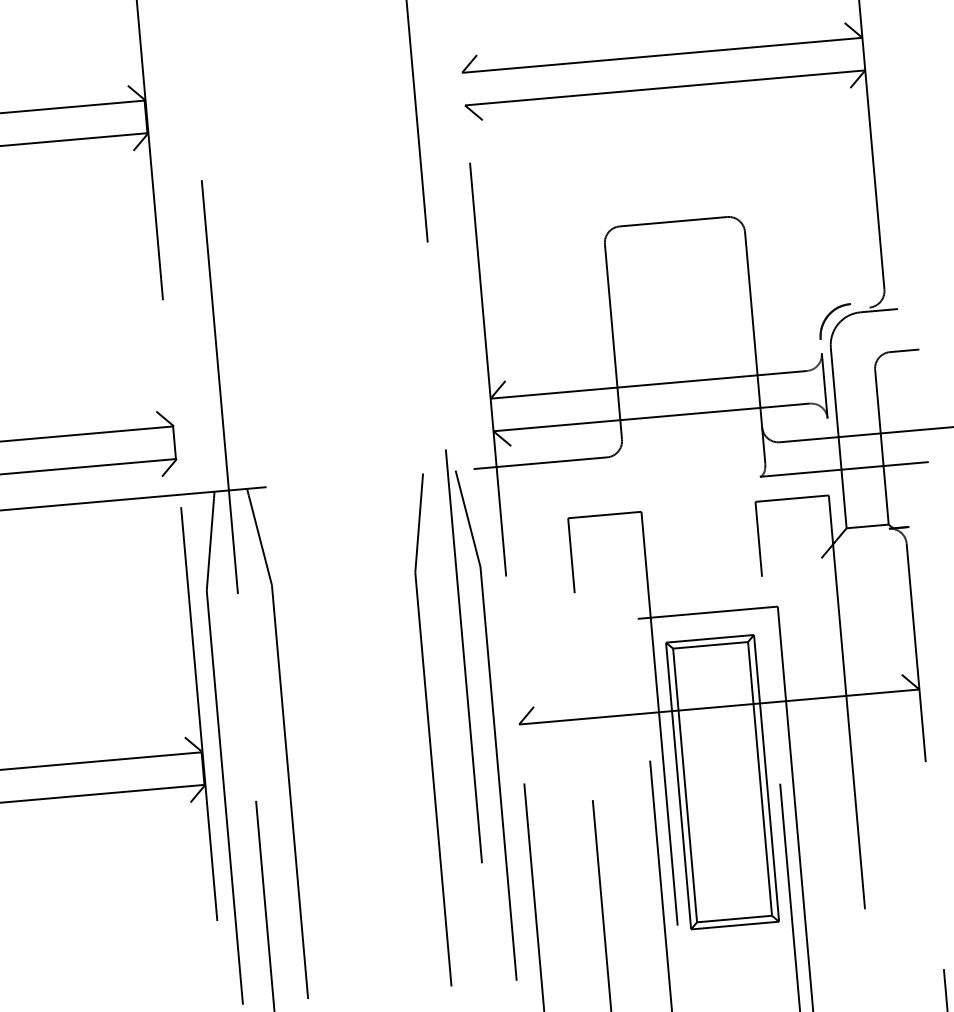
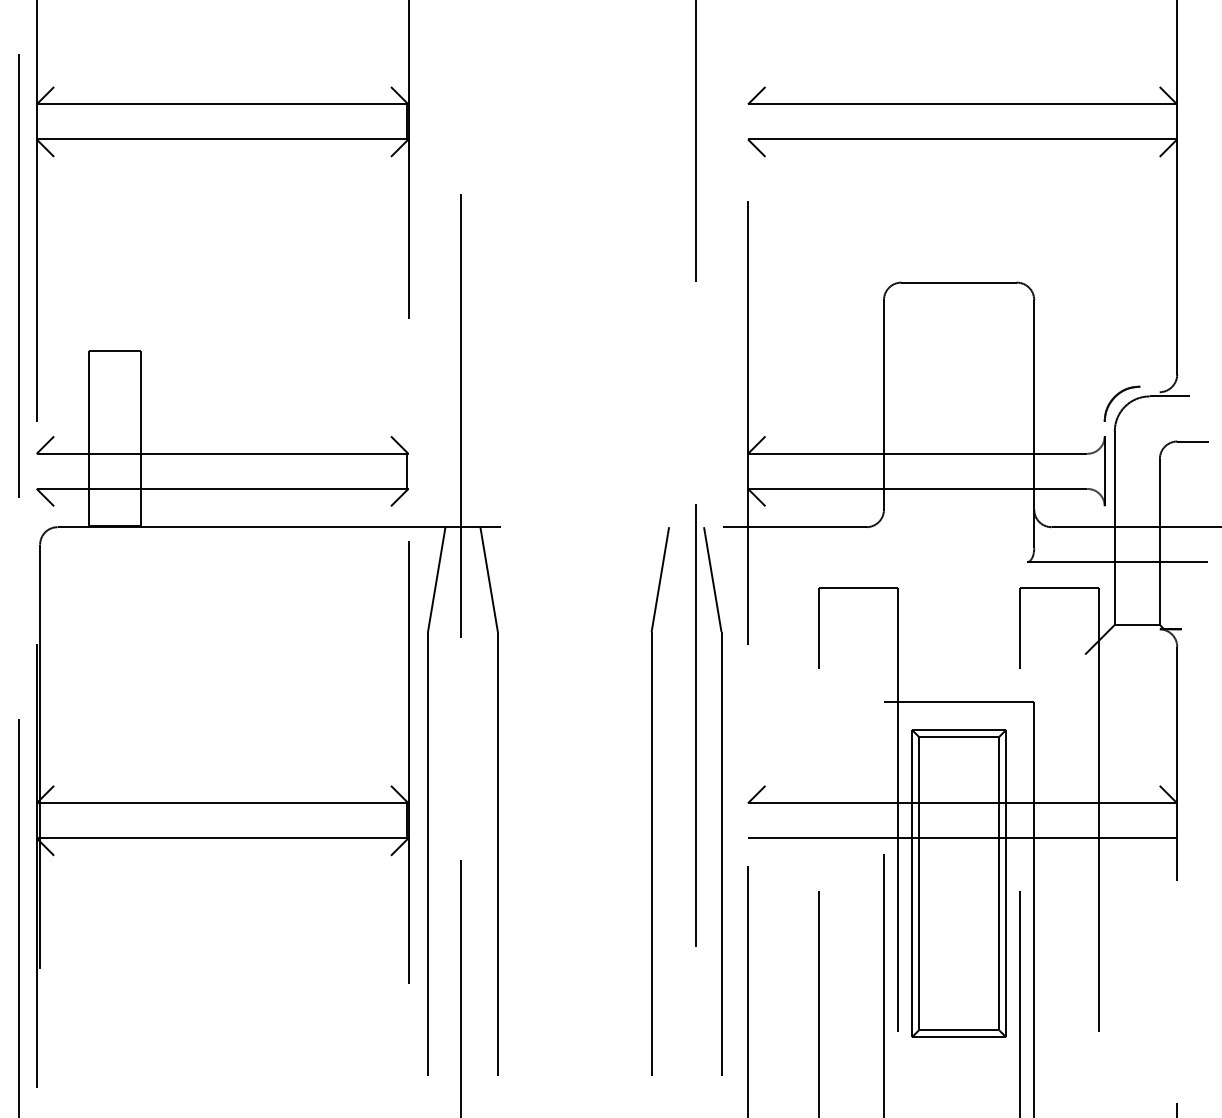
line: (722, 739) -> (962, 838), added

